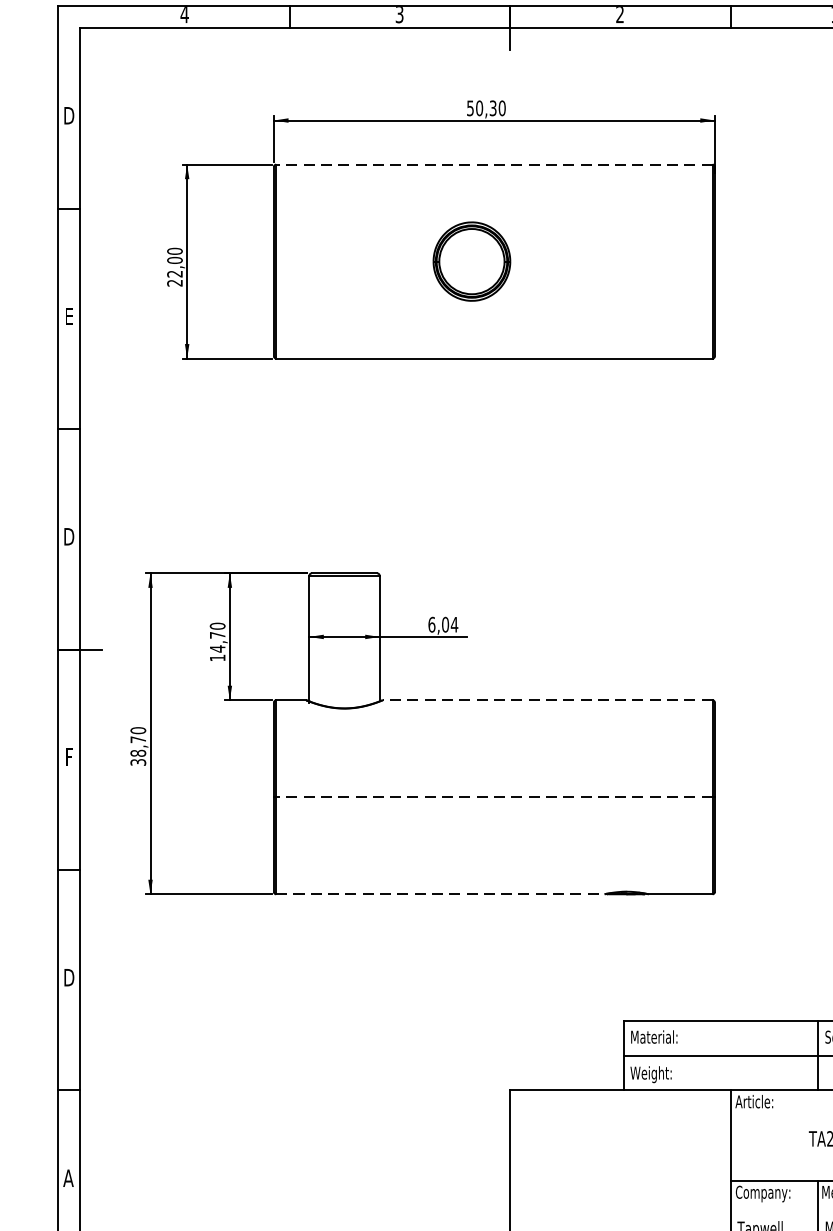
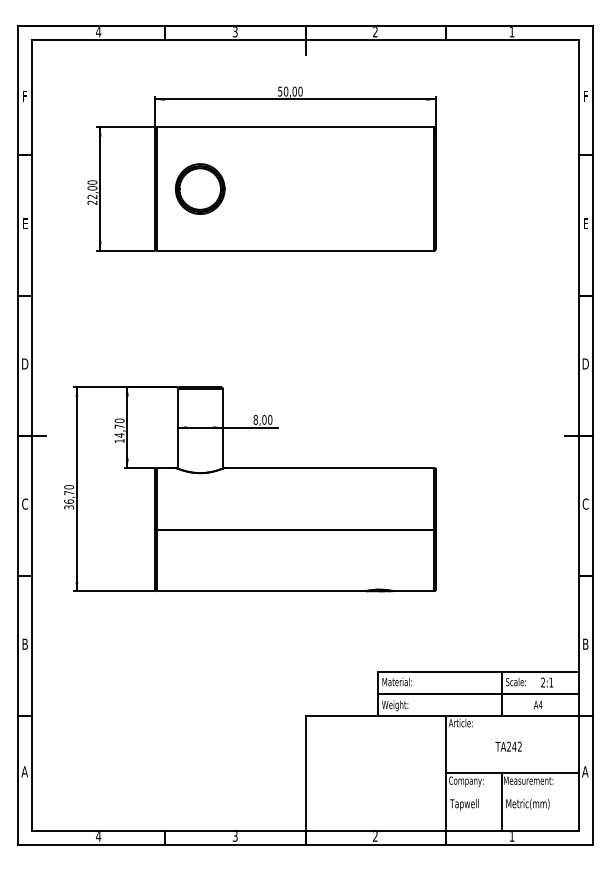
text: (492, 108) -> (294, 91), 50,30 -> 50,00
text: (69, 114) -> (25, 95), D -> F
line: (494, 164) -> (295, 127), dashed -> solid
part: (472, 260) -> (200, 188), moved
text: (442, 624) -> (262, 419), 6,04 -> 8,00
line: (547, 699) -> (329, 467), dashed -> solid
text: (137, 753) -> (68, 501), 38,70 -> 36,70
text: (69, 756) -> (25, 503), F -> C
line: (494, 797) -> (295, 529), dashed -> solid
line: (440, 894) -> (261, 591), dashed -> solid
text: (69, 976) -> (25, 643), D -> B

